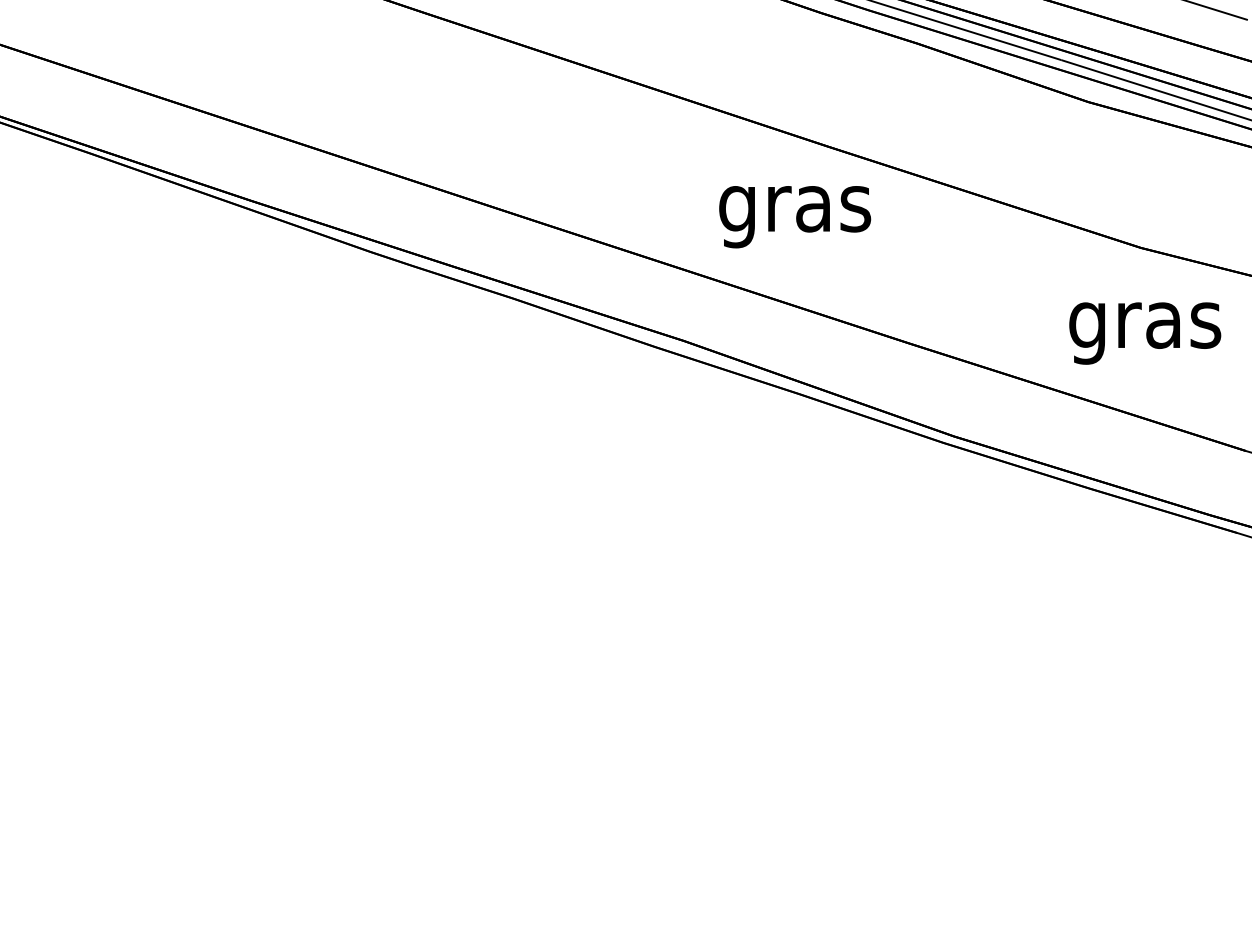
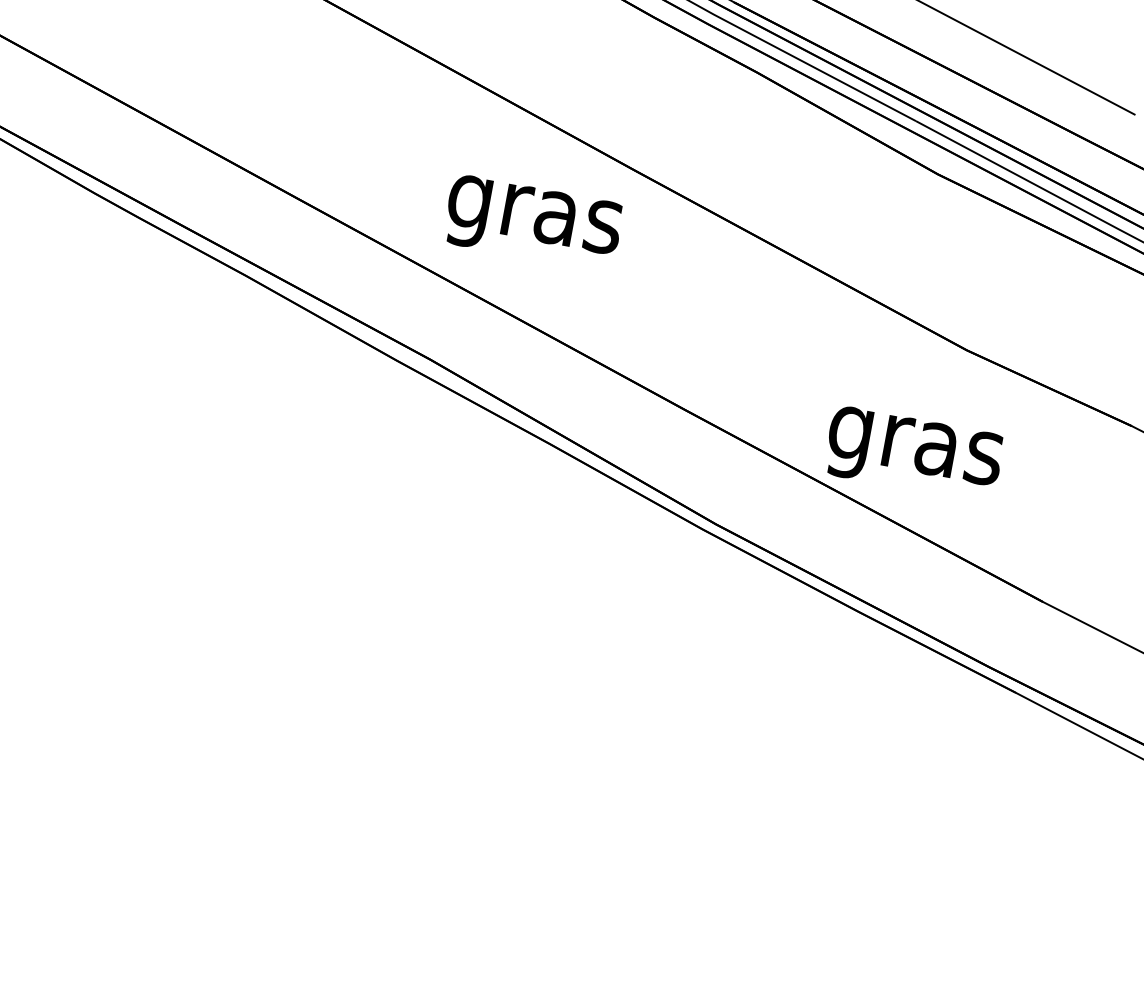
text: (795, 217) -> (533, 223), moved
text: (1145, 333) -> (914, 454), moved

